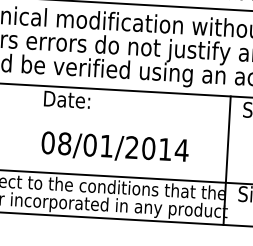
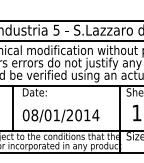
line: (24, 126) -> (13, 107), added

